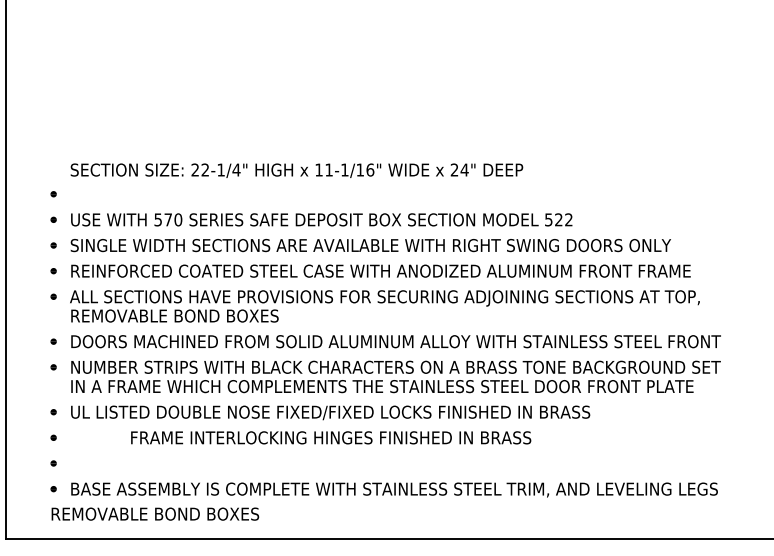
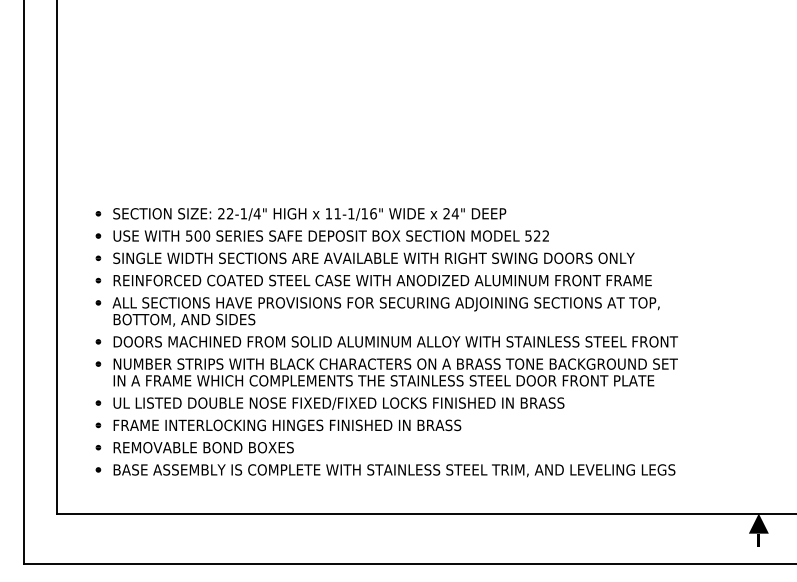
text: (296, 170) -> (309, 214), moved
text: (167, 219) -> (197, 235), 570 -> 500
text: (175, 315) -> (204, 319), REMOVABLE BOND BOXES -> BOTTOM, AND SIDES
text: (331, 437) -> (287, 425), moved
text: (155, 513) -> (203, 447), moved

